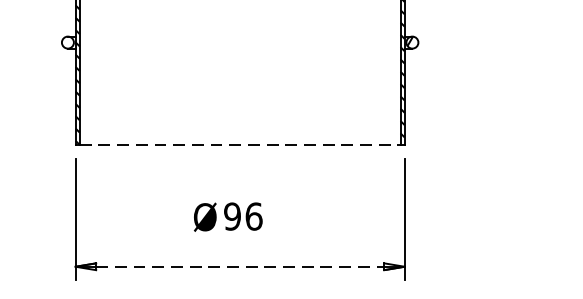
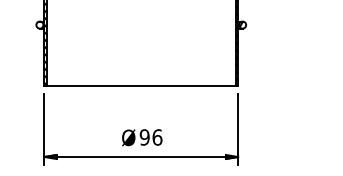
line: (240, 145) -> (141, 85), dashed -> solid
text: (228, 216) -> (142, 137), moved
line: (240, 267) -> (141, 157), dashed -> solid

